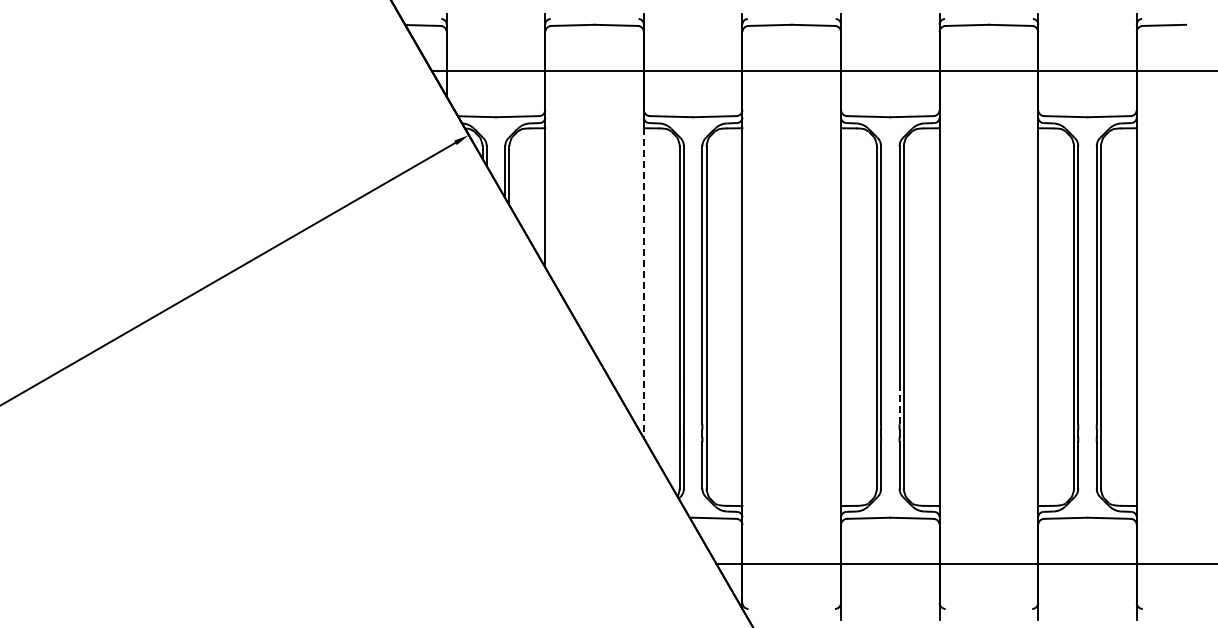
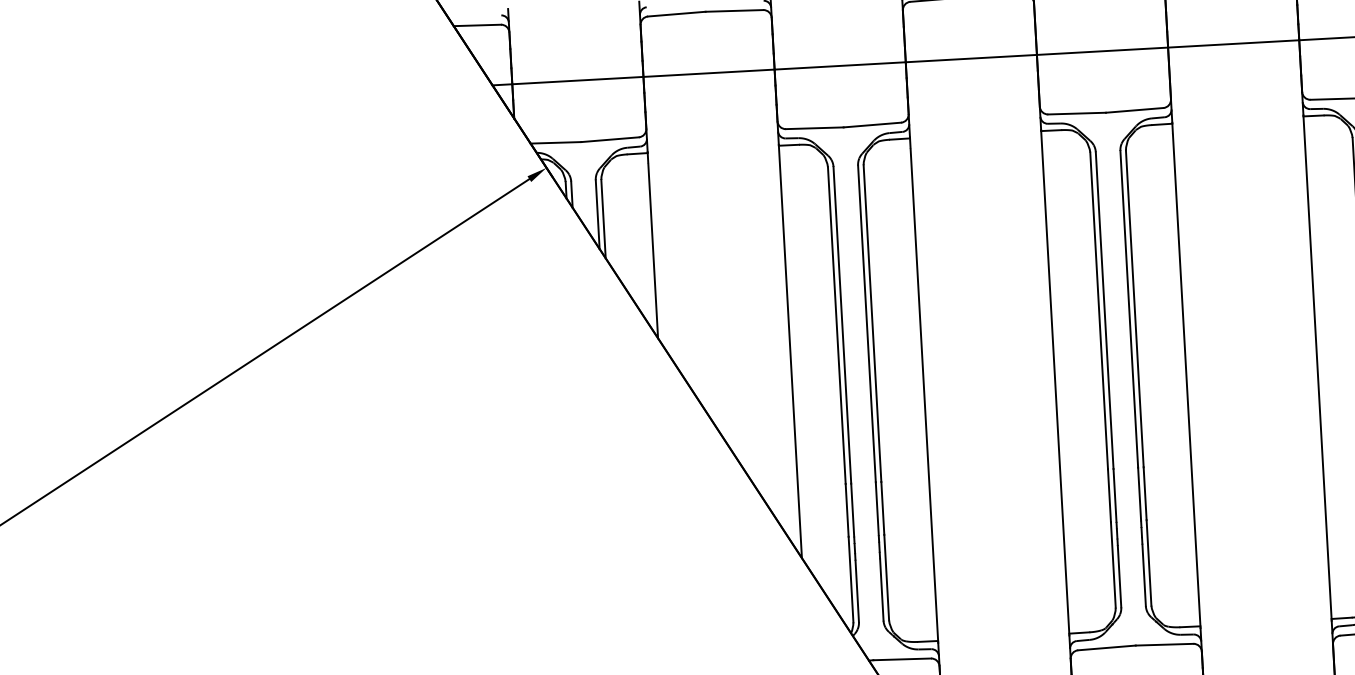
line: (643, 283) -> (789, 352), dashed -> solid
line: (899, 404) -> (1139, 494), dashed -> solid

